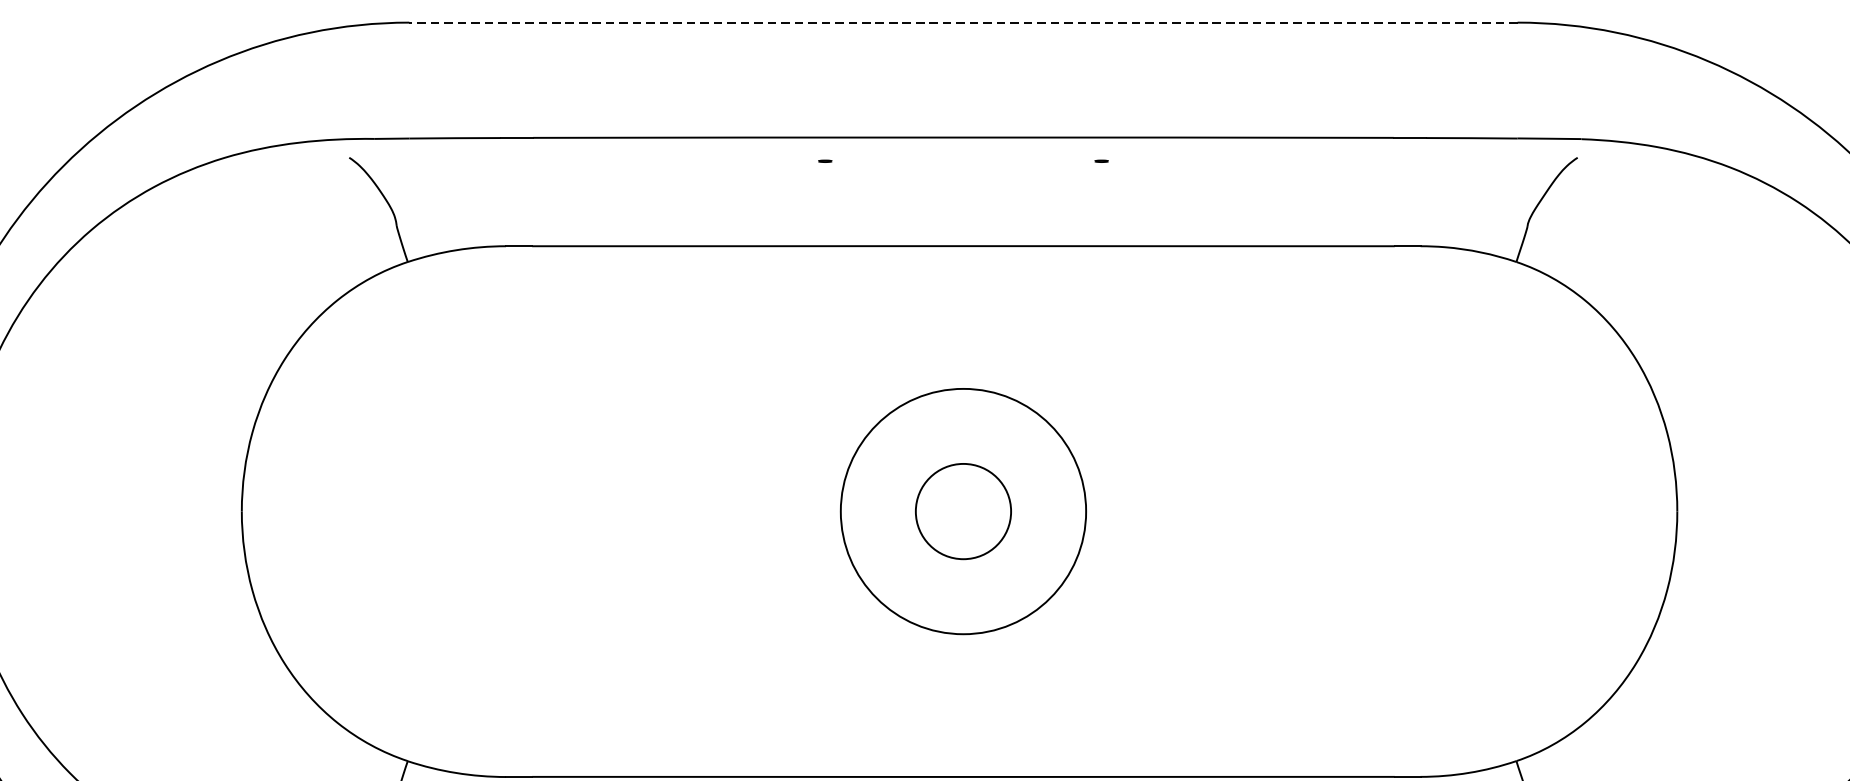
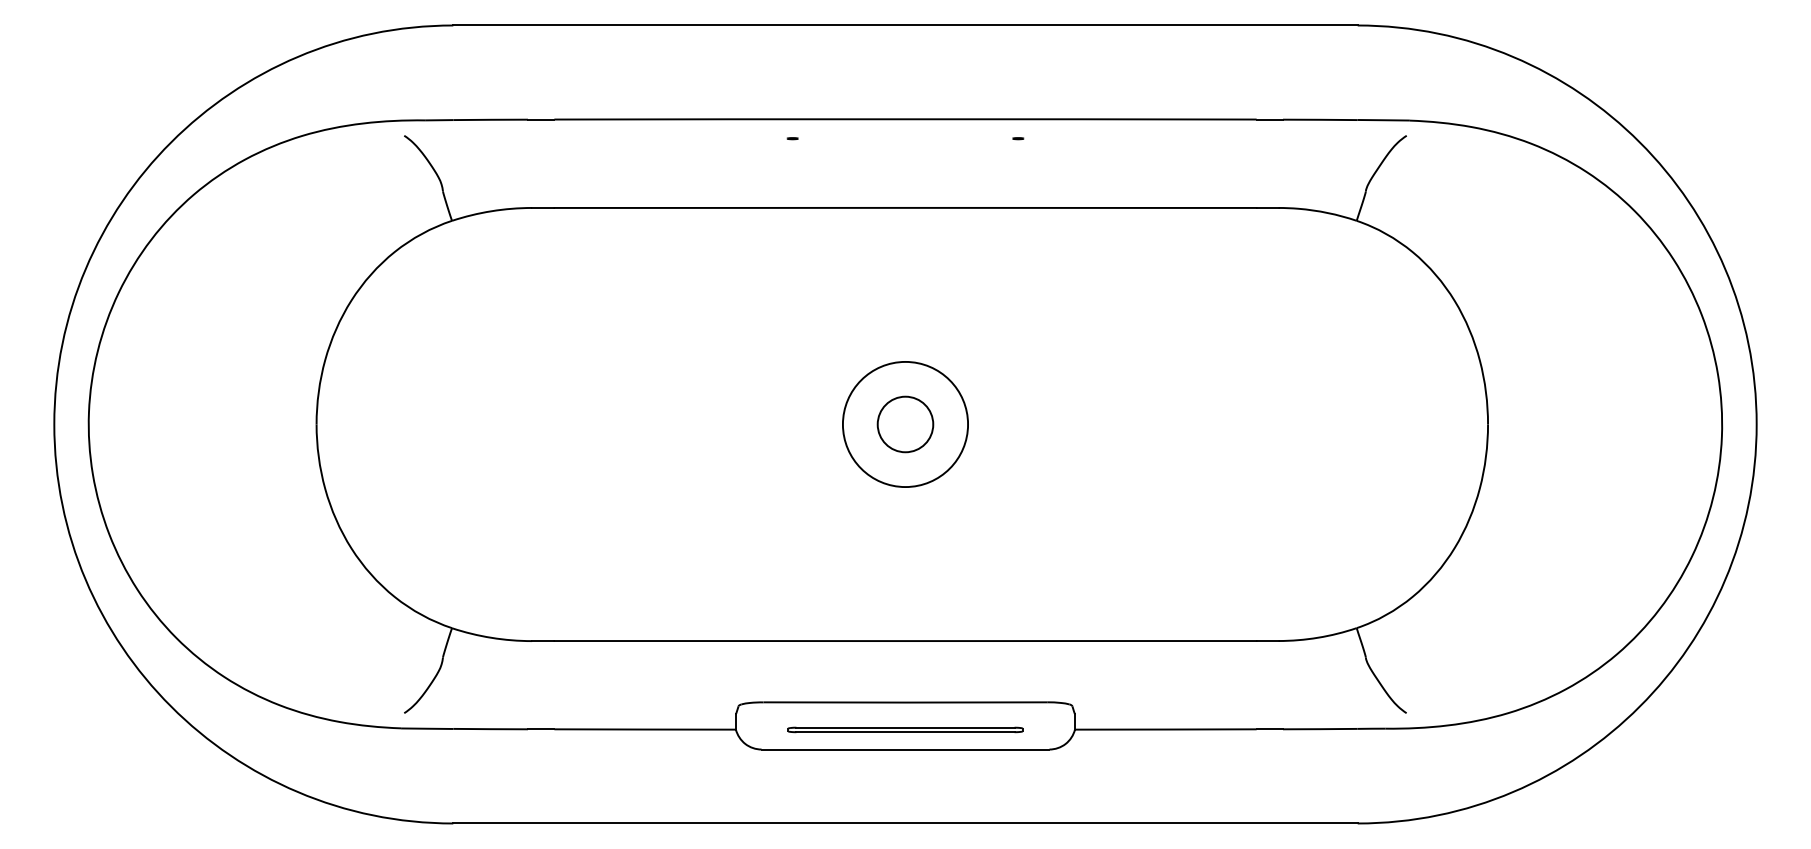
line: (963, 22) -> (905, 25), dashed -> solid
circle: (963, 511) -> (905, 424), size x0.62
circle: (963, 511) -> (905, 424), size x0.71

